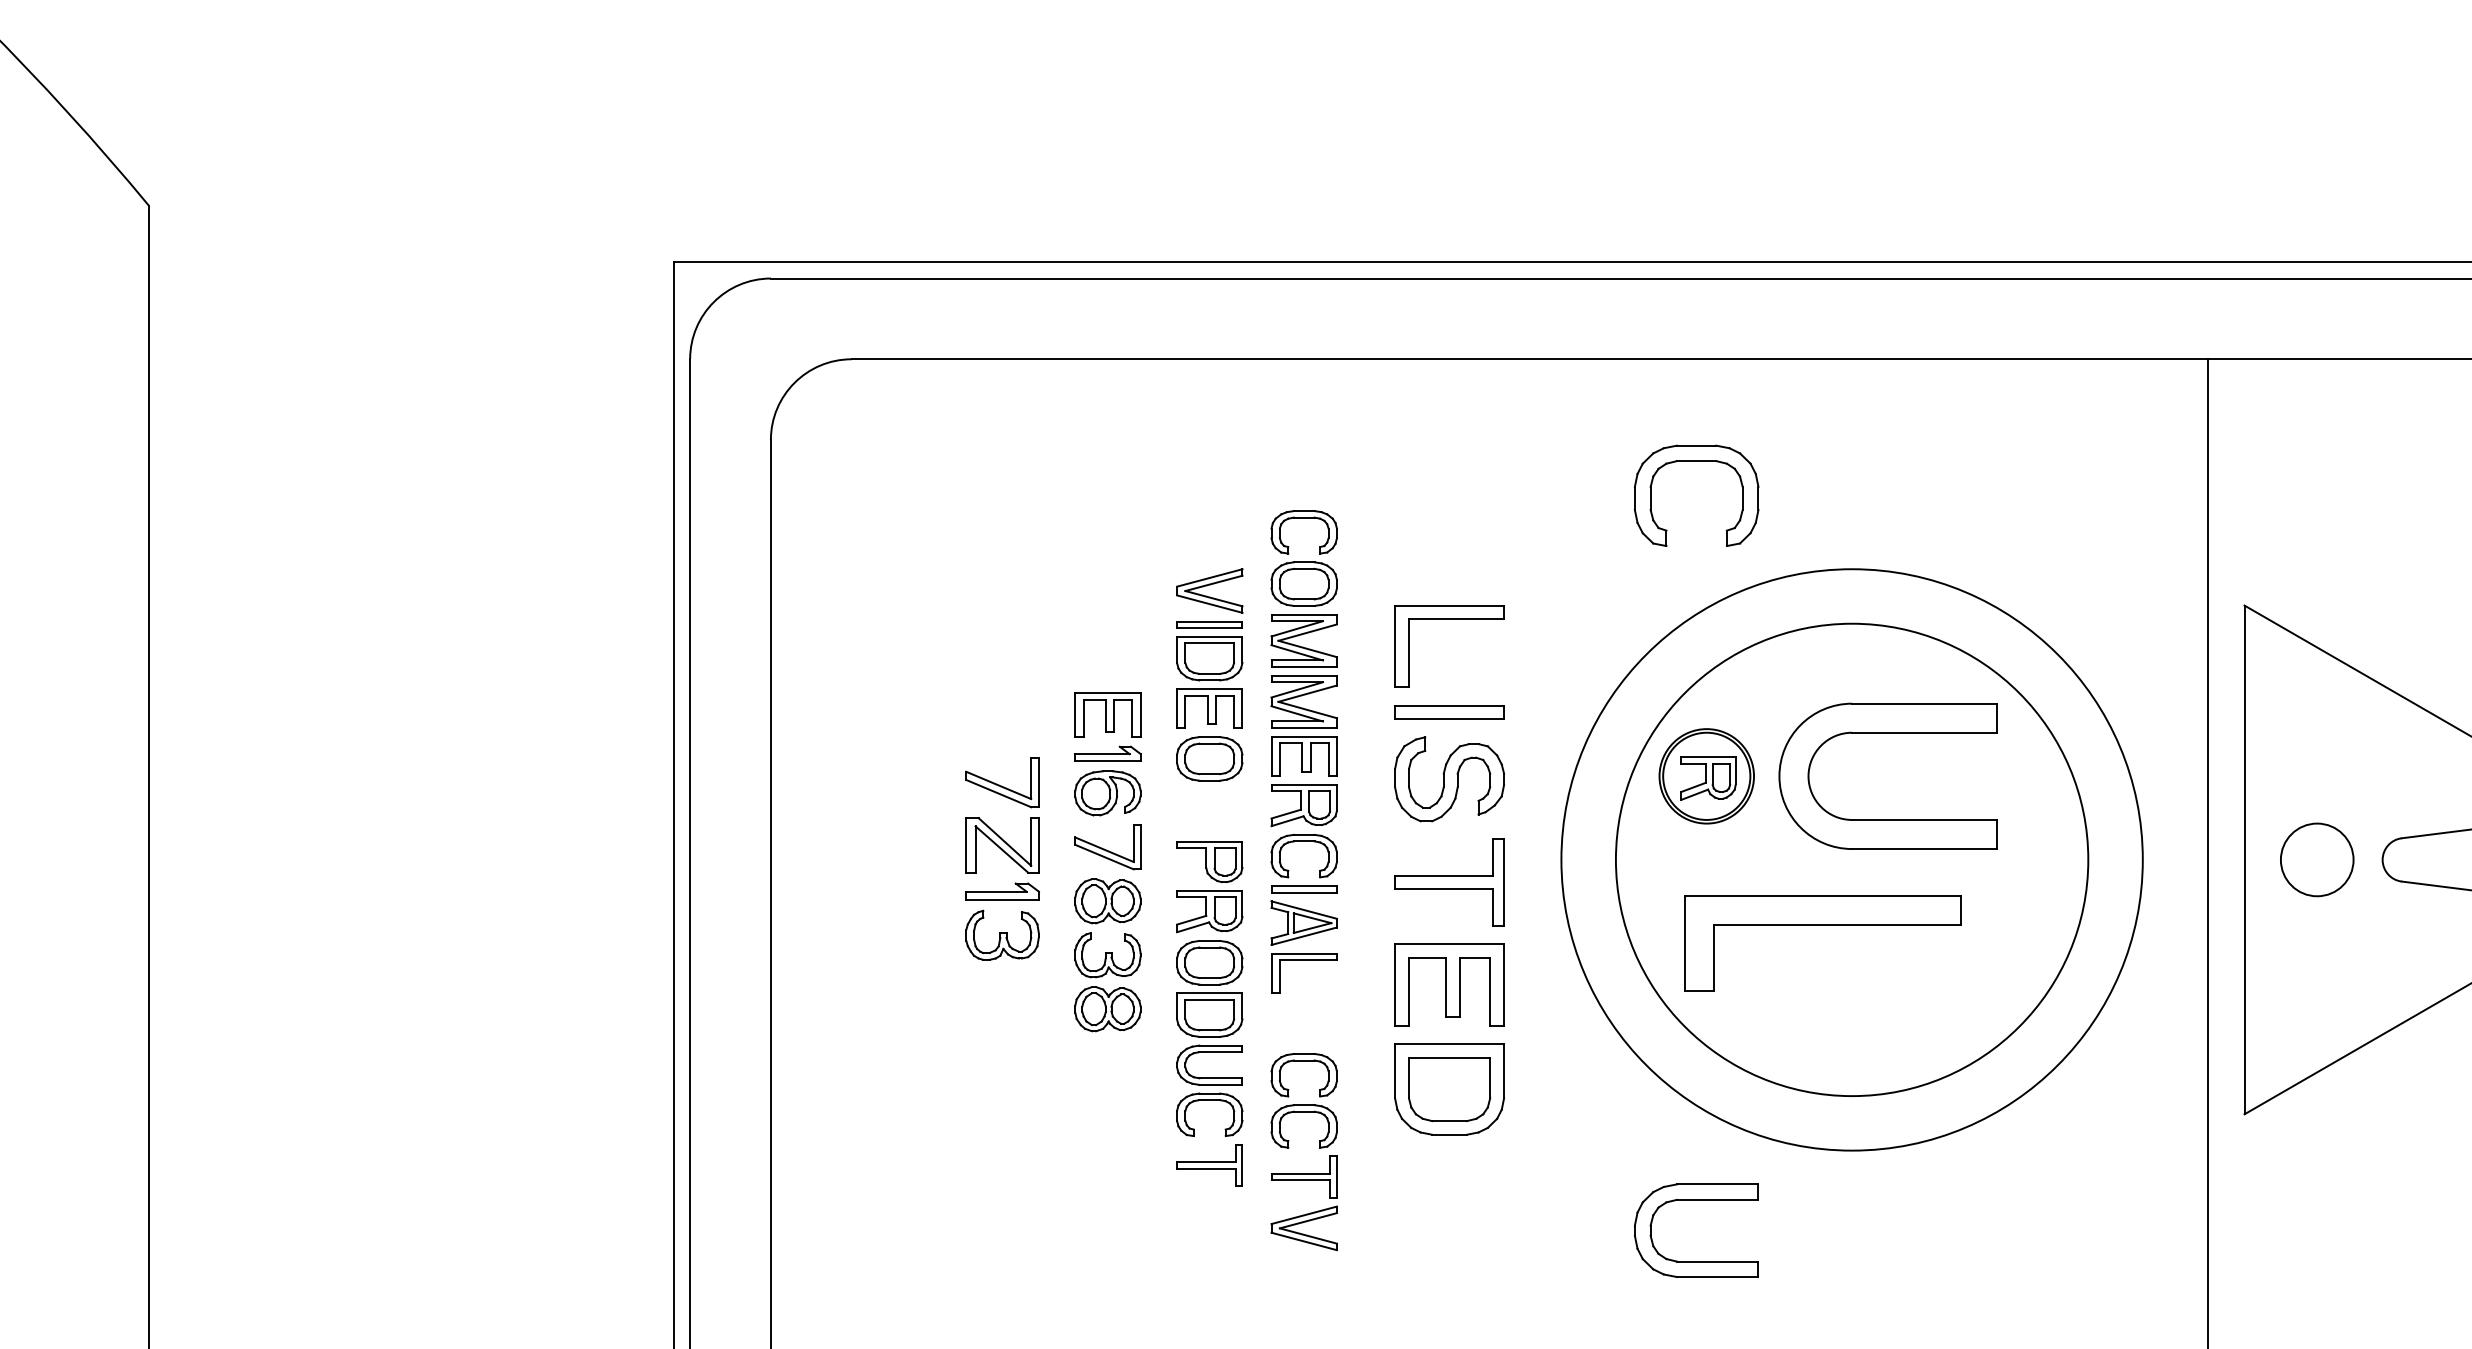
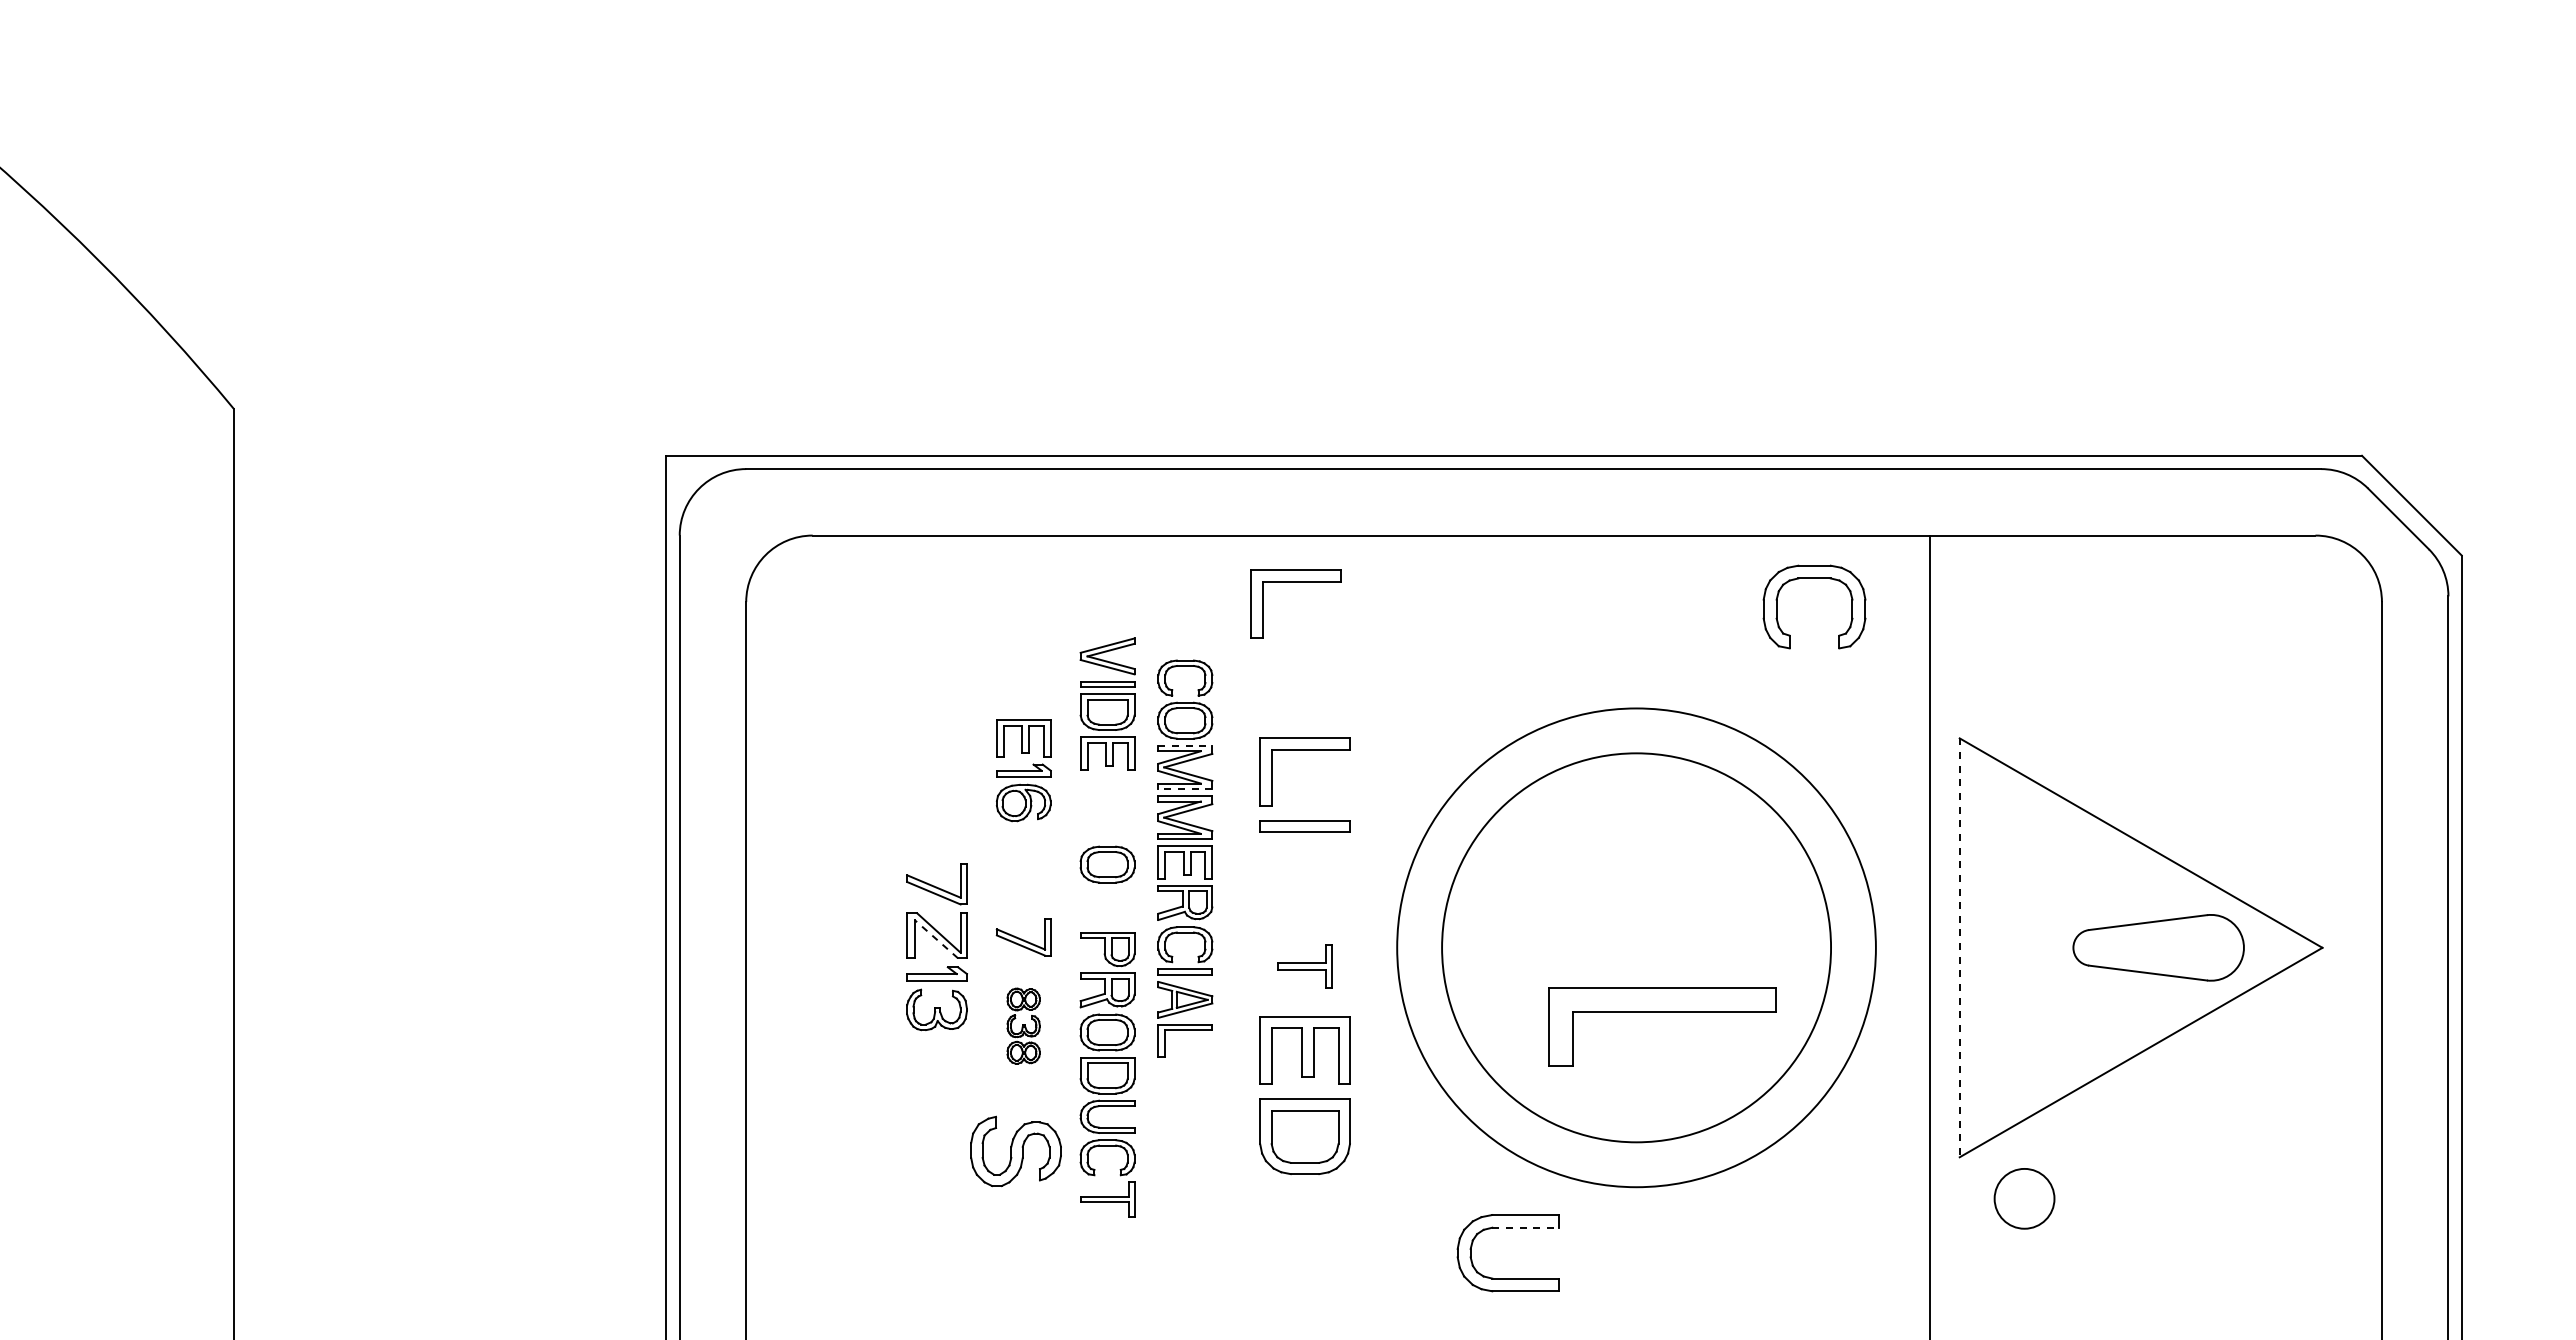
part: (1437, 416) -> (1295, 582), added
part: (1696, 461) -> (1814, 578), moved
line: (1304, 614) -> (1185, 745), solid -> dashed
part: (1209, 648) -> (1107, 703), moved
line: (1304, 666) -> (1185, 788), solid -> dashed
part: (1887, 733) -> (1665, 843), removed
part: (1107, 753) -> (1023, 770), moved
part: (1706, 775) -> (1516, 878), removed
part: (1448, 779) -> (1015, 1151), moved
line: (1001, 849) -> (936, 939), solid -> dashed
circle: (2317, 859) -> (2024, 1198), moved
line: (2244, 860) -> (1959, 948), solid -> dashed
part: (1448, 882) -> (1304, 966), size x0.6
part: (1822, 926) -> (1662, 1012), moved
part: (1107, 954) -> (1023, 1025), size x0.6
part: (1318, 1148) -> (1197, 1185), removed
line: (1717, 1199) -> (1525, 1227), solid -> dashed

